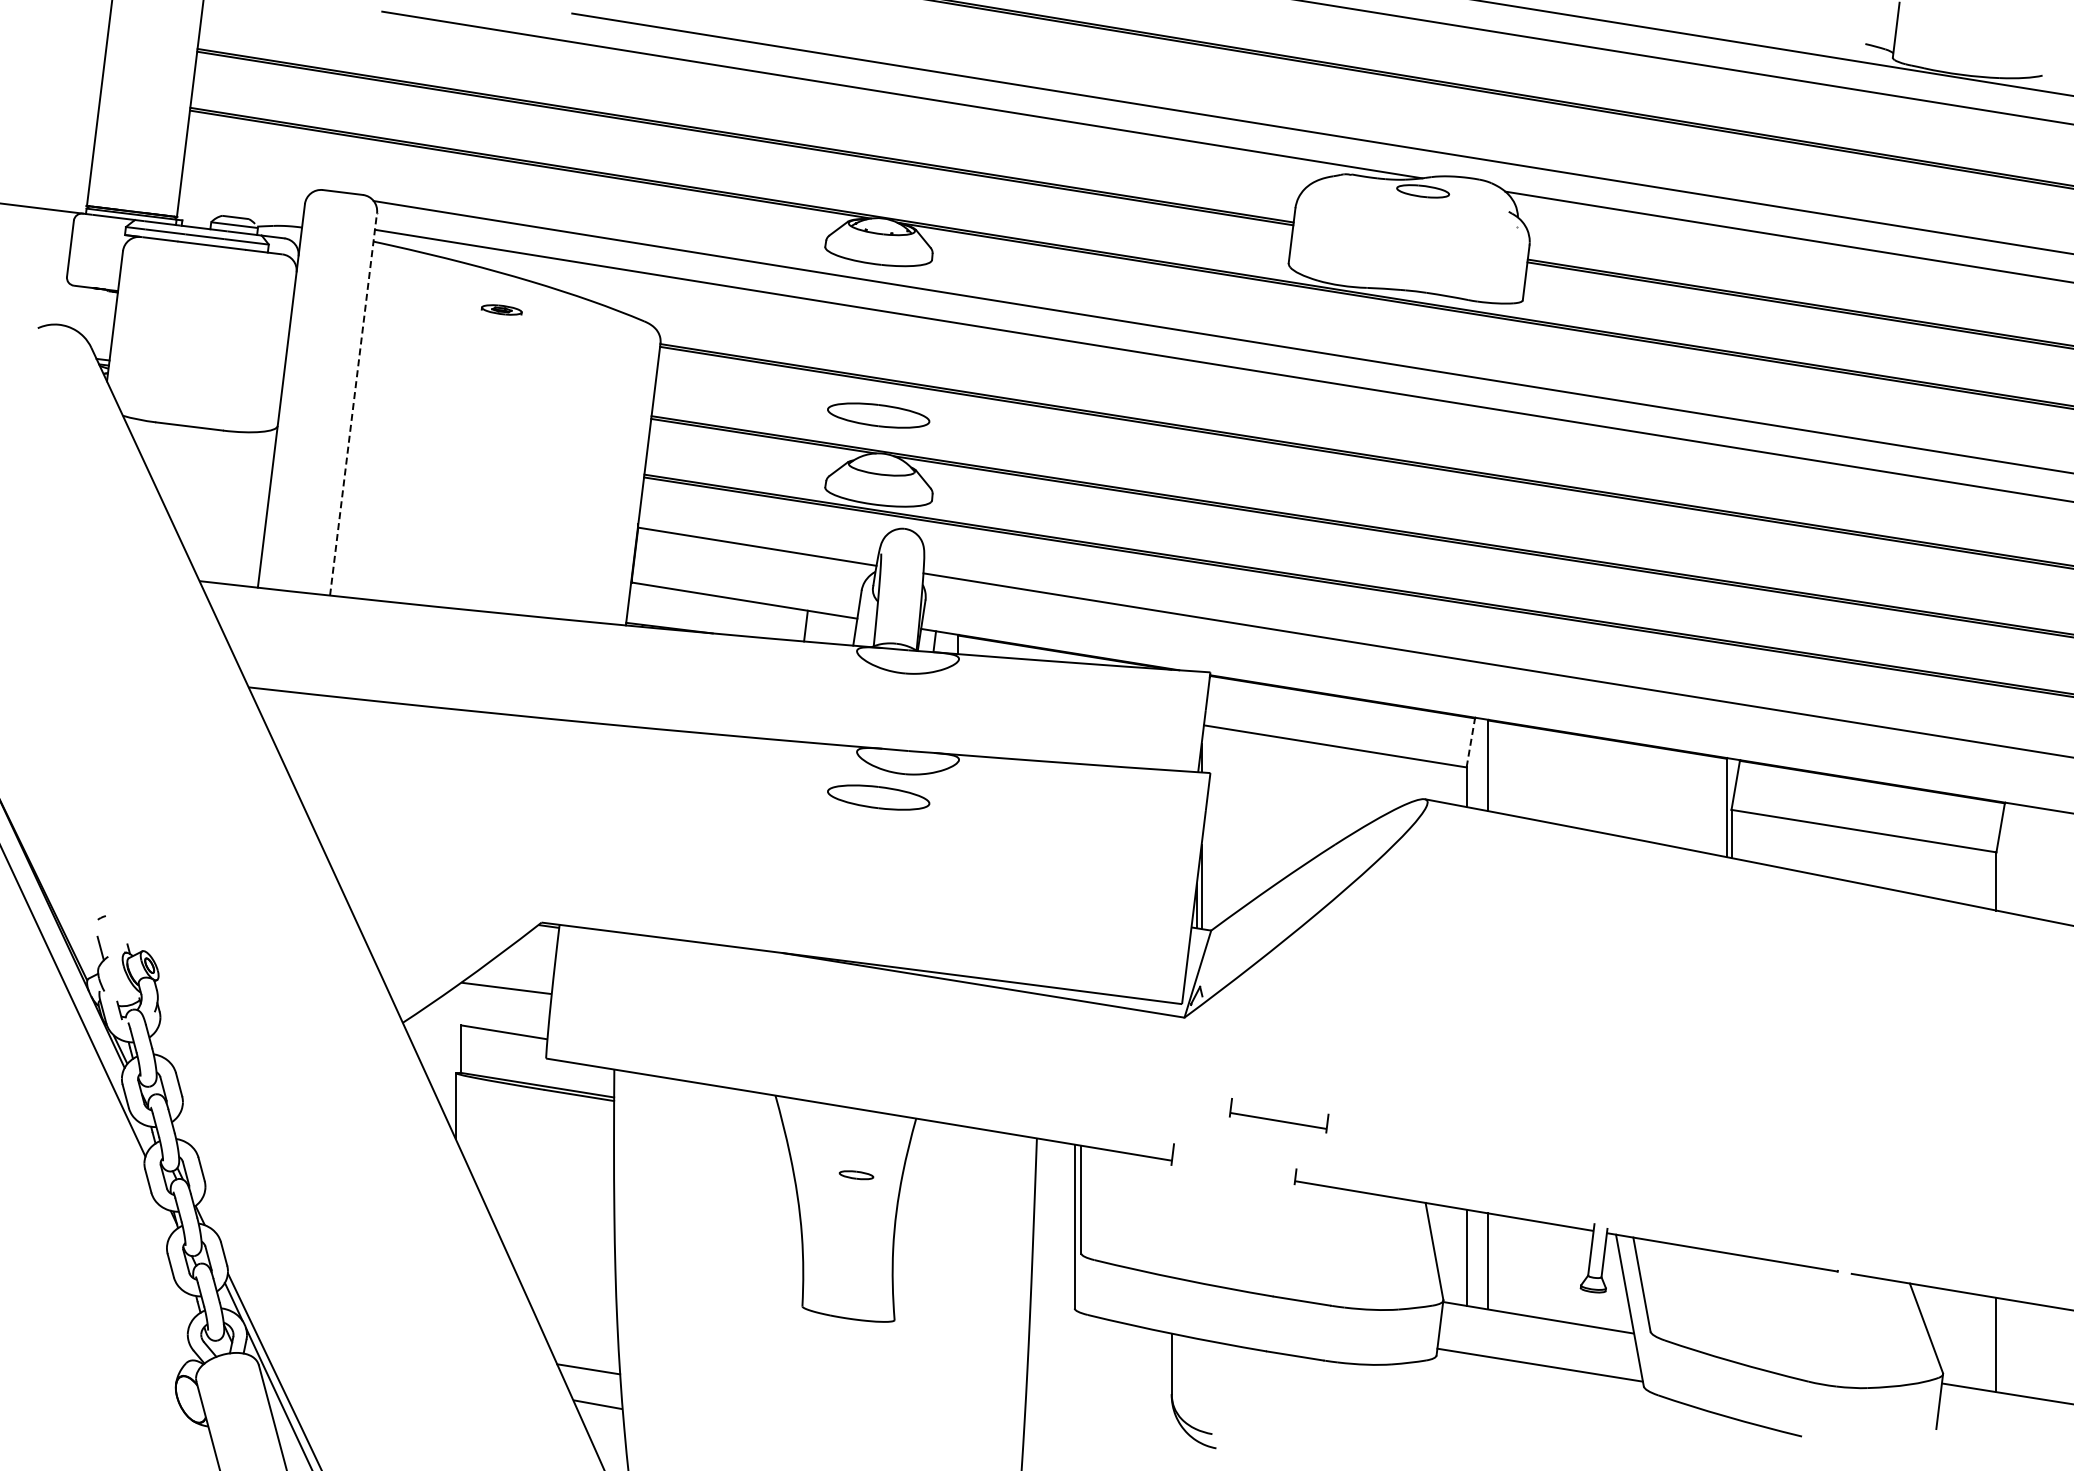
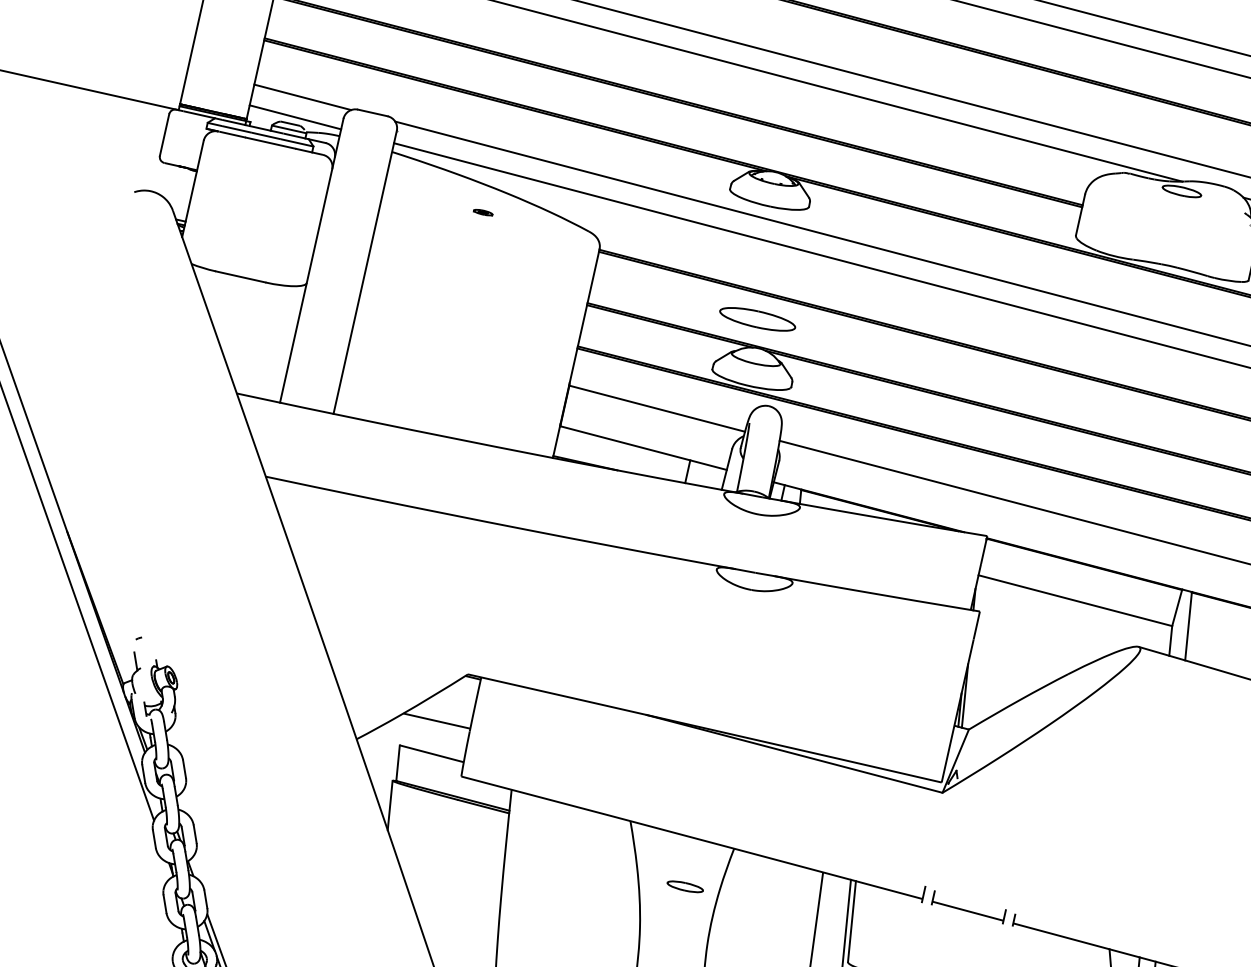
line: (248, 180) -> (302, 97), added
line: (241, 208) -> (295, 117), added
part: (501, 309) -> (482, 212), size x0.62
line: (353, 404) -> (365, 272), dashed -> solid
line: (1470, 742) -> (1176, 607), dashed -> solid
part: (878, 797) -> (729, 605), removed
part: (1279, 1115) -> (969, 907), moved
part: (856, 1174) -> (685, 886), size x1.43

